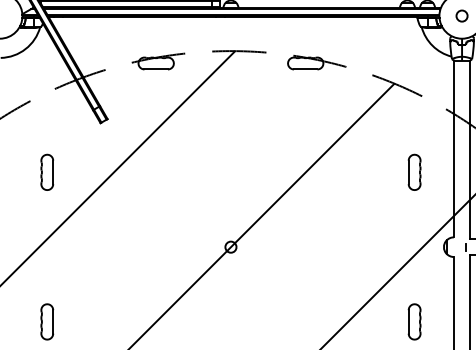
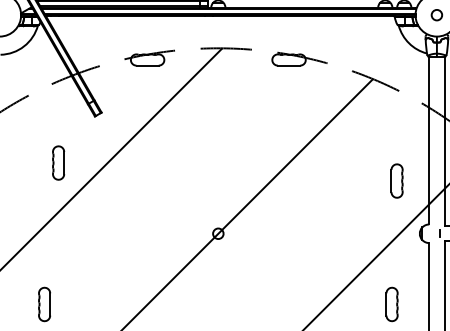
part: (47, 171) -> (58, 162), moved
part: (414, 171) -> (396, 180), moved

